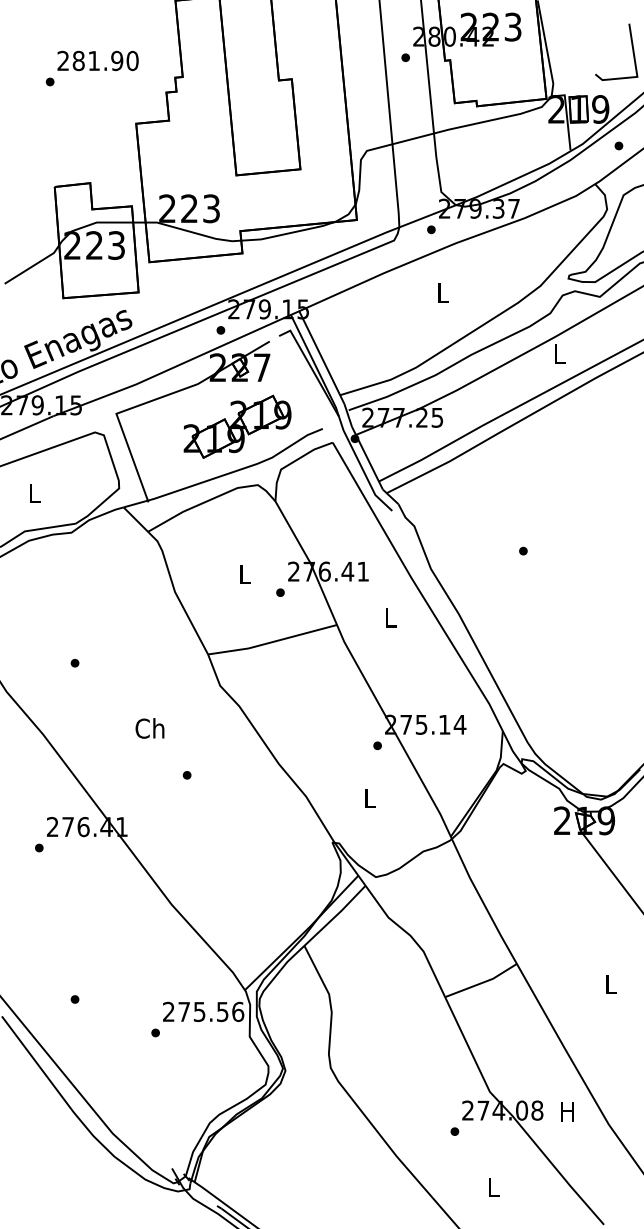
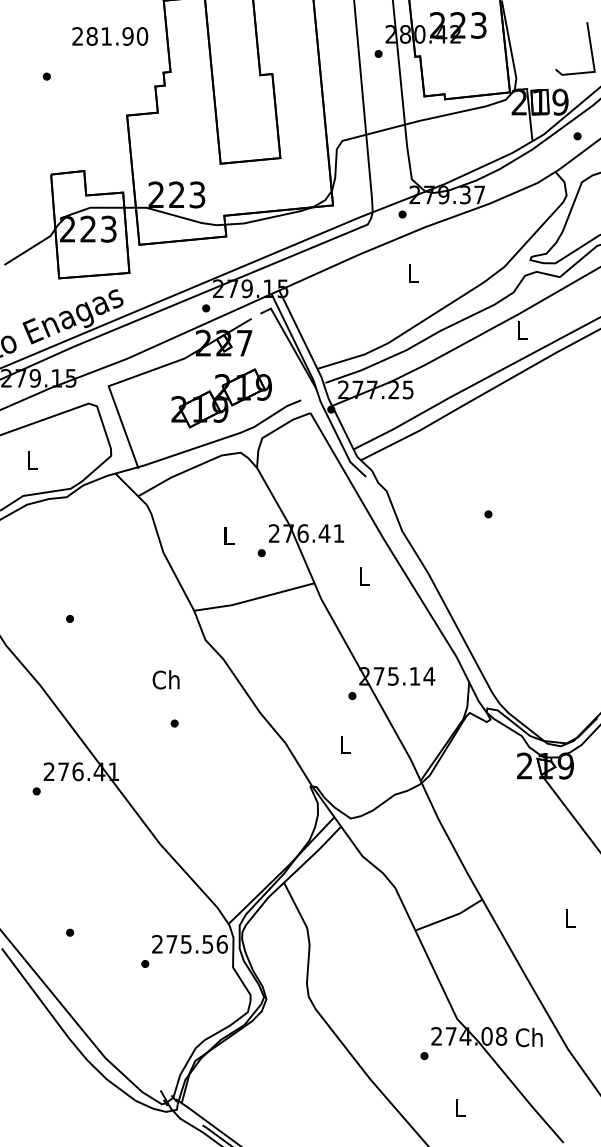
text: (97, 60) -> (109, 36), moved
text: (149, 728) -> (165, 679), moved
text: (566, 1111) -> (528, 1037), H -> Ch

